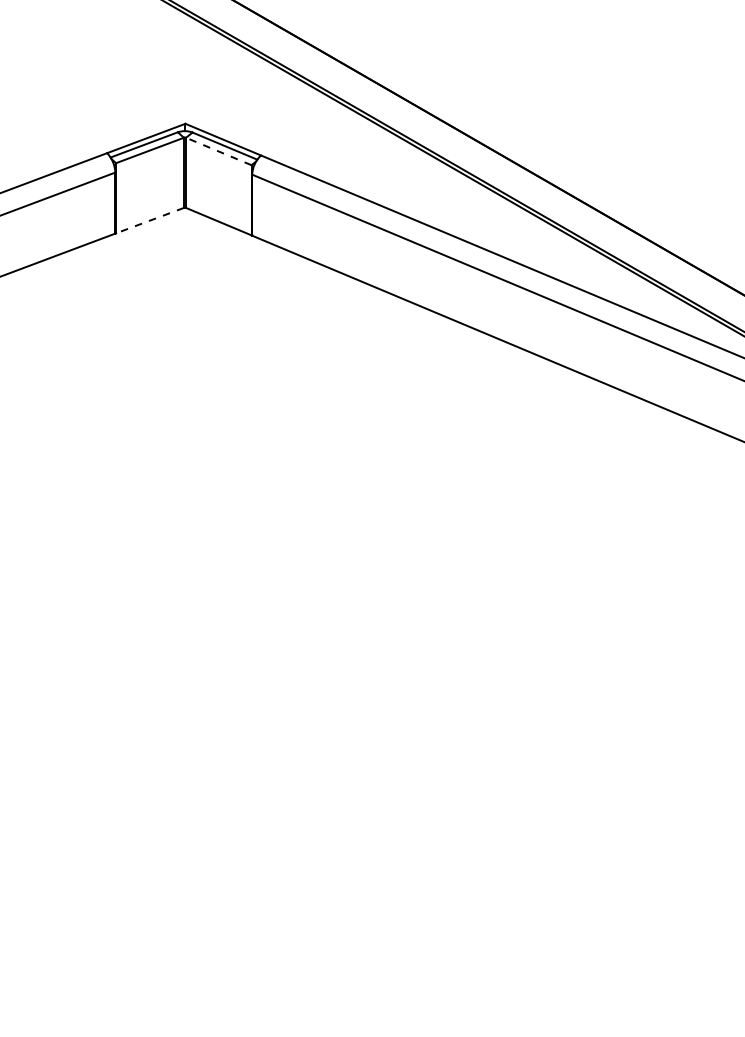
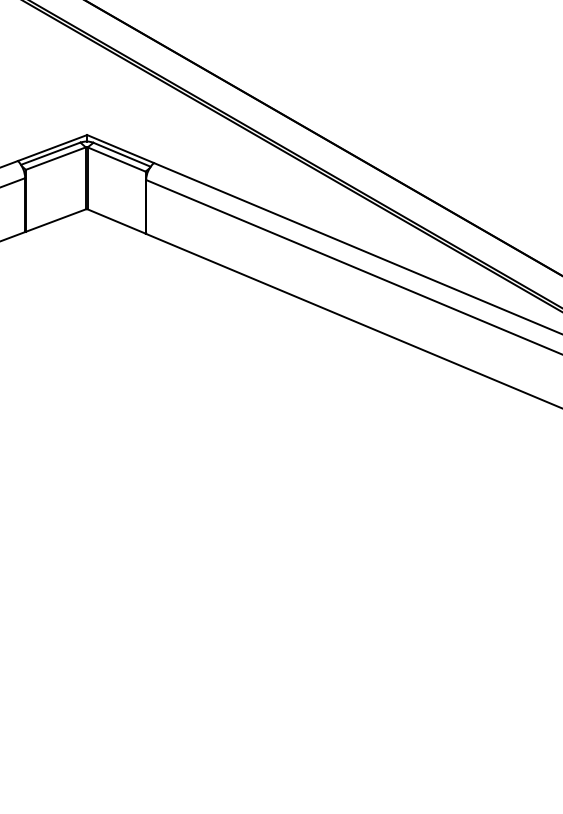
line: (218, 151) -> (116, 159), dashed -> solid
line: (149, 220) -> (55, 220), dashed -> solid

